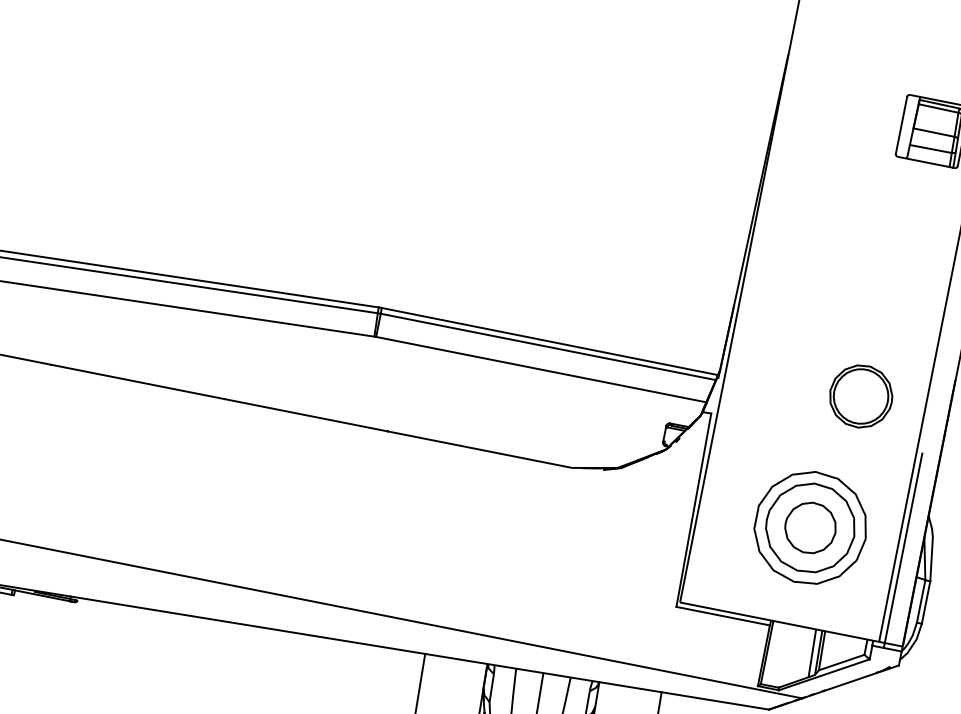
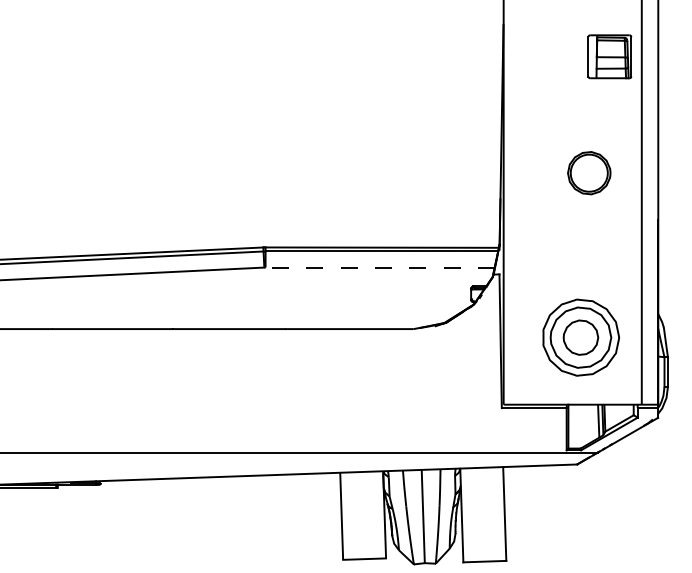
line: (541, 369) -> (380, 267), solid -> dashed
part: (861, 397) -> (589, 173), moved
line: (902, 550) -> (645, 340), removed

